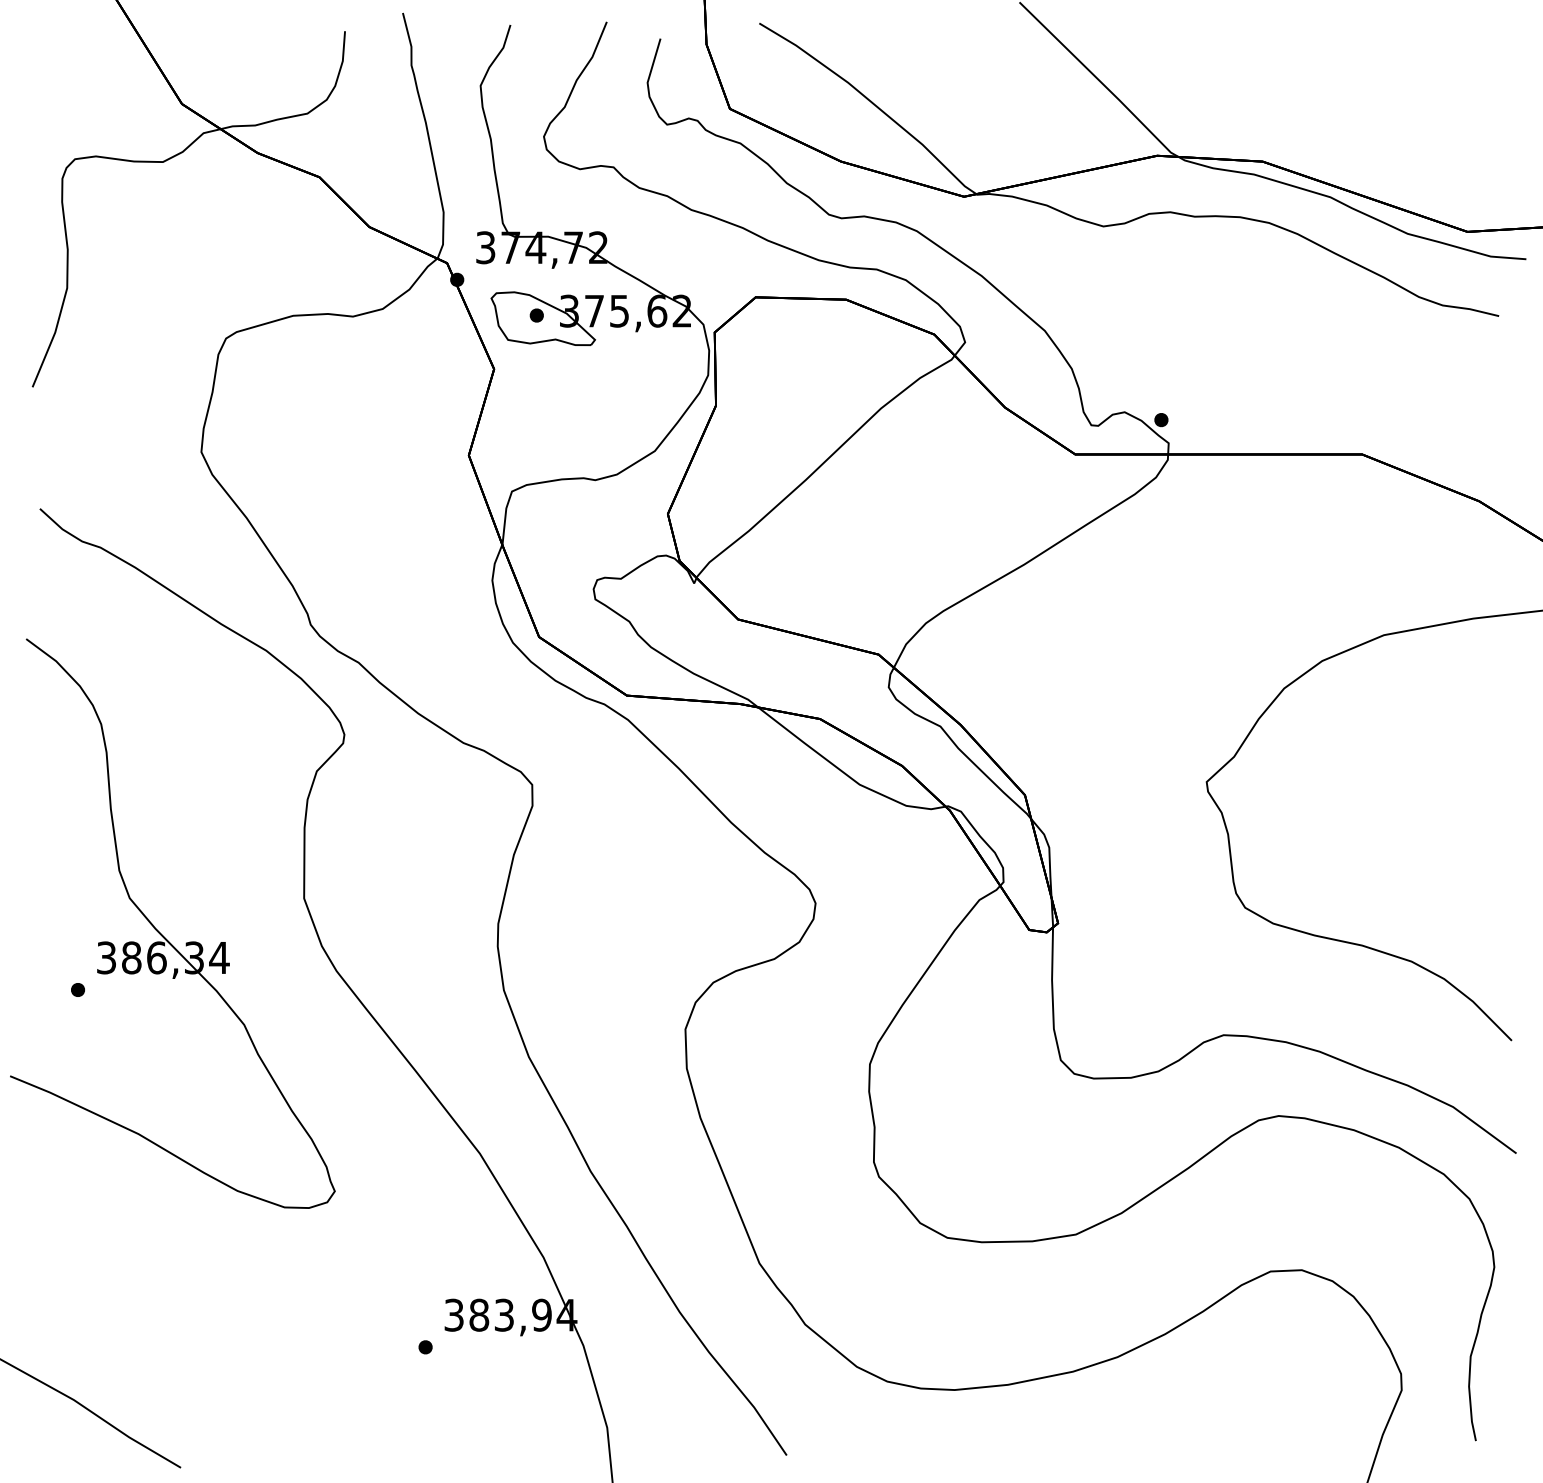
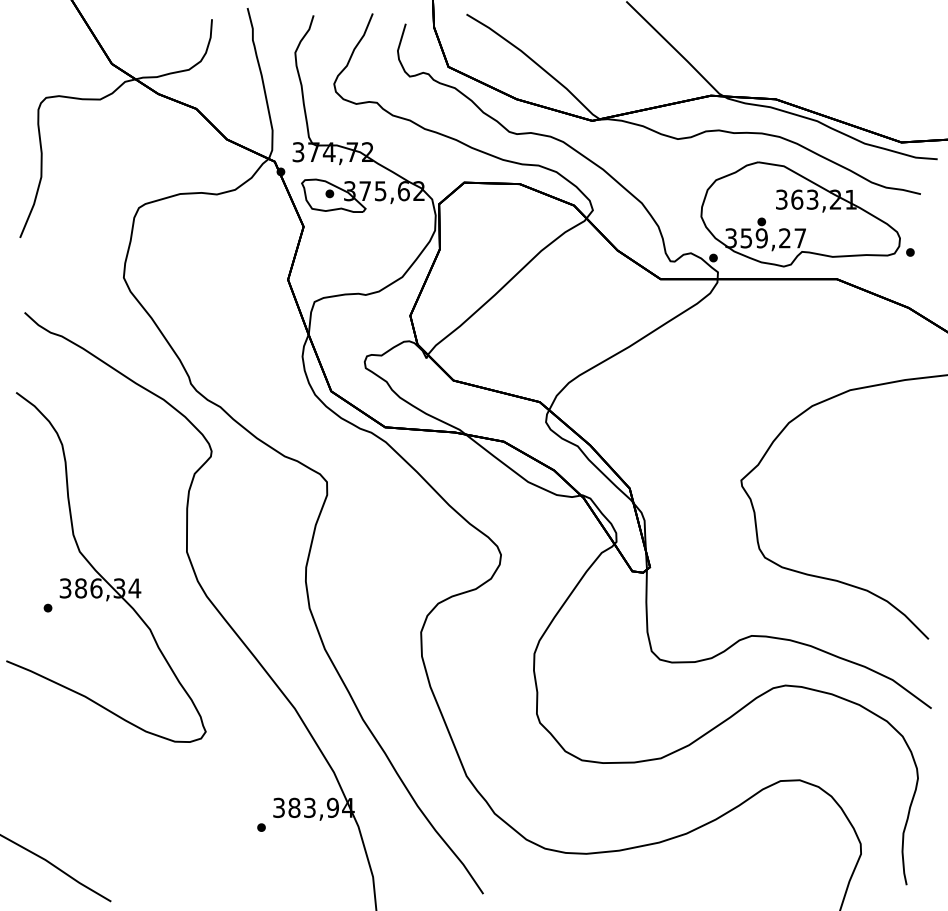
part: (1314, 349) -> (807, 214), added

